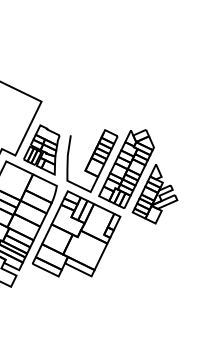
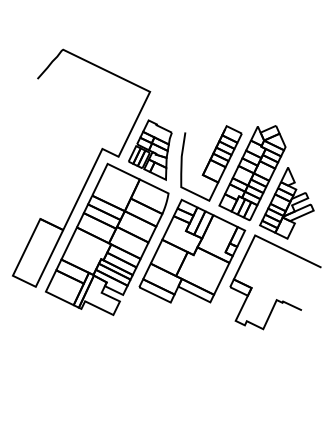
part: (146, 273) -> (276, 299), added

